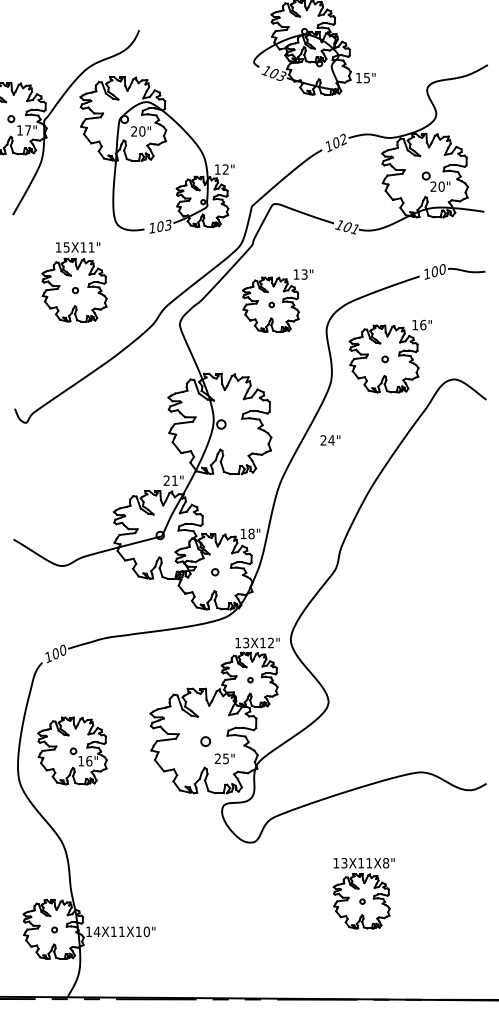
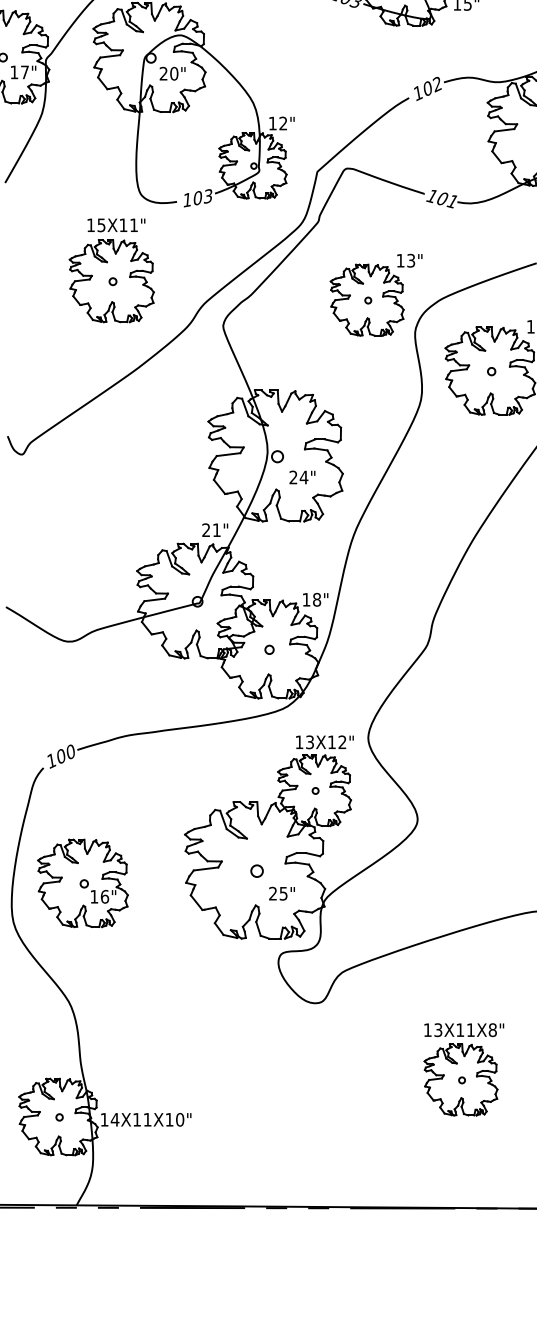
part: (74, 282) -> (111, 271), moved
part: (277, 300) -> (375, 294), moved
text: (330, 440) -> (302, 477), moved

